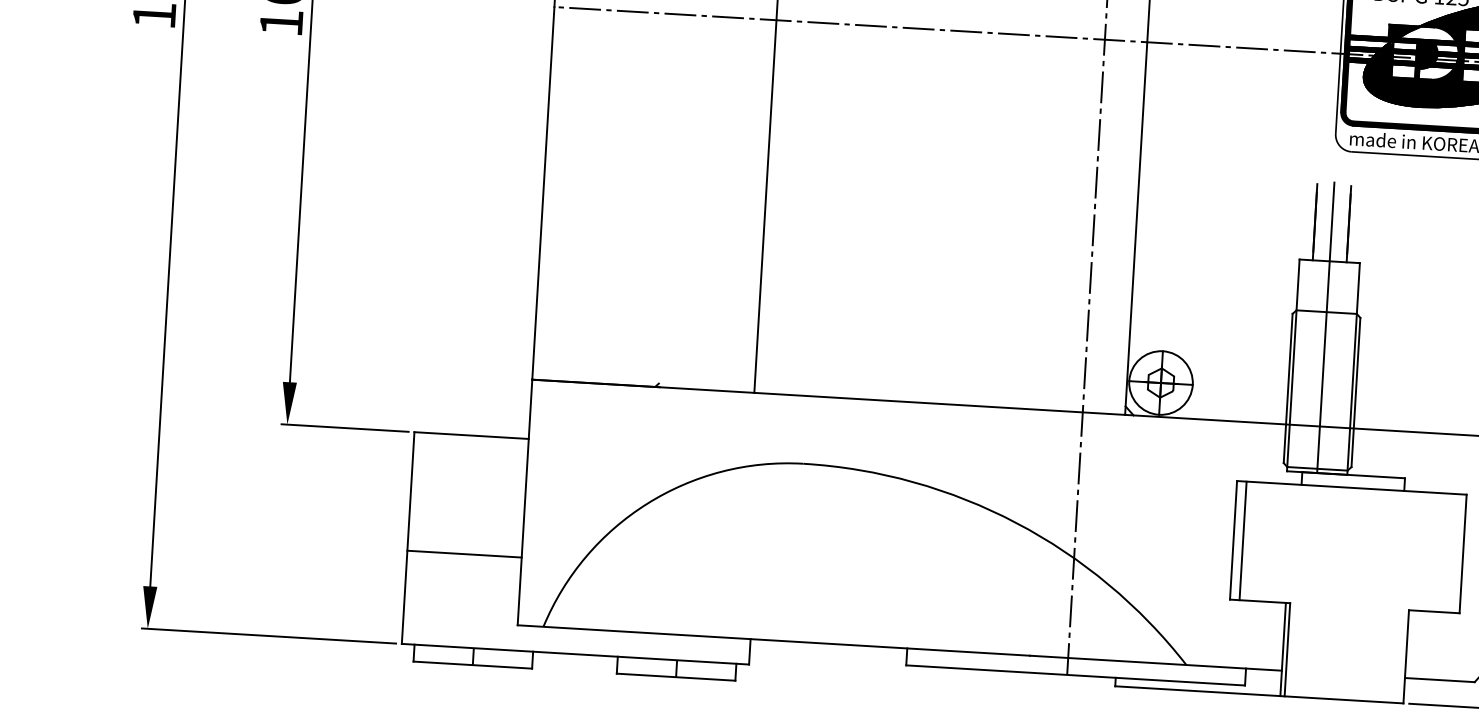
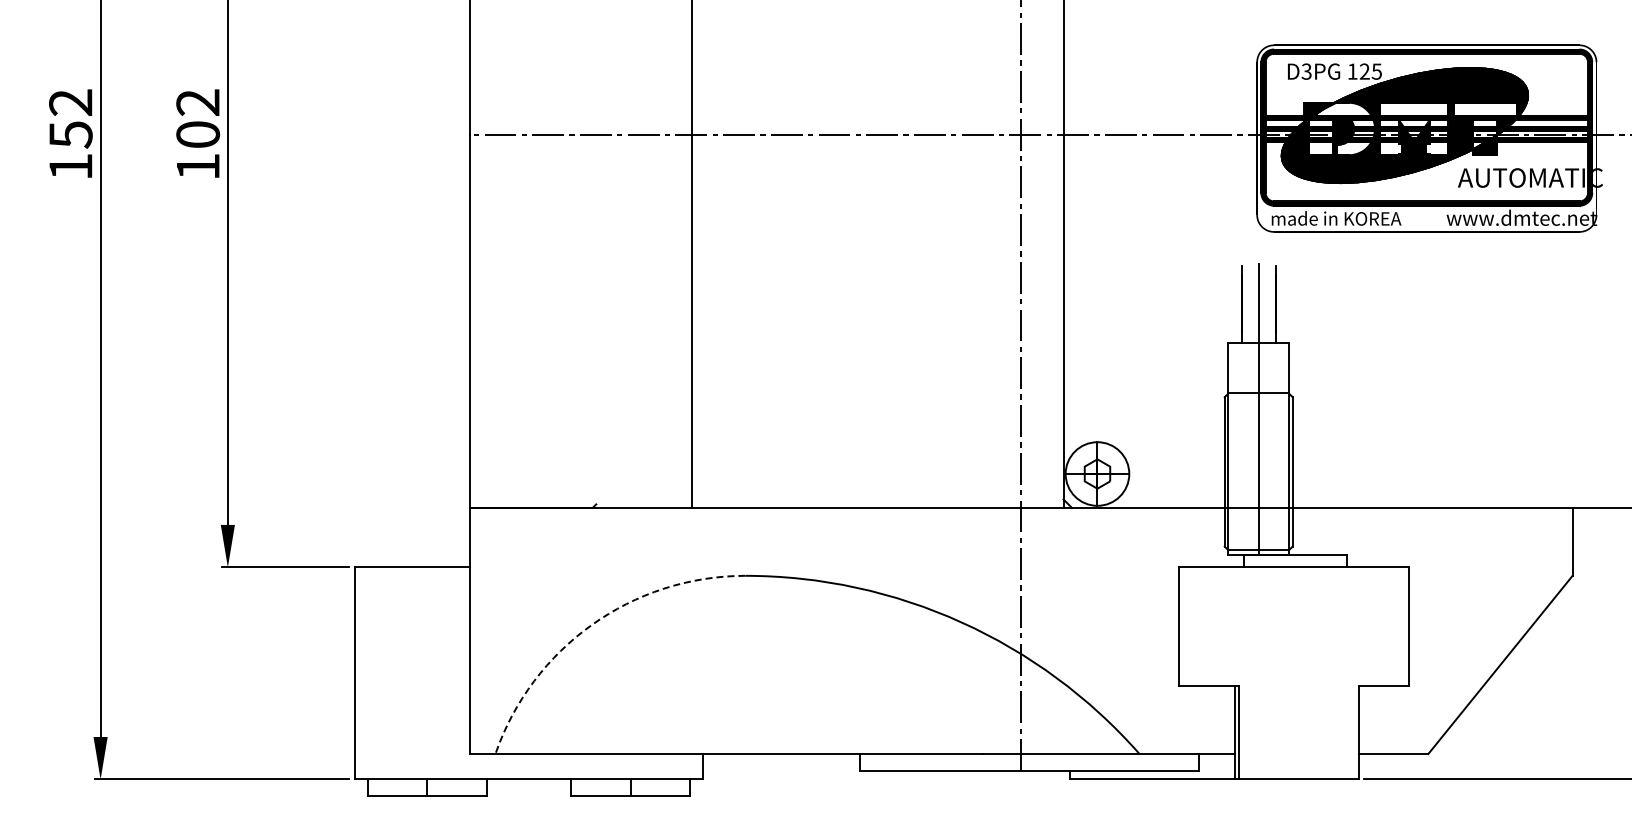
arc: (647, 503) -> (591, 624), solid -> dashed
line: (1242, 540) -> (1188, 626), removed
line: (464, 554) -> (412, 686), removed

